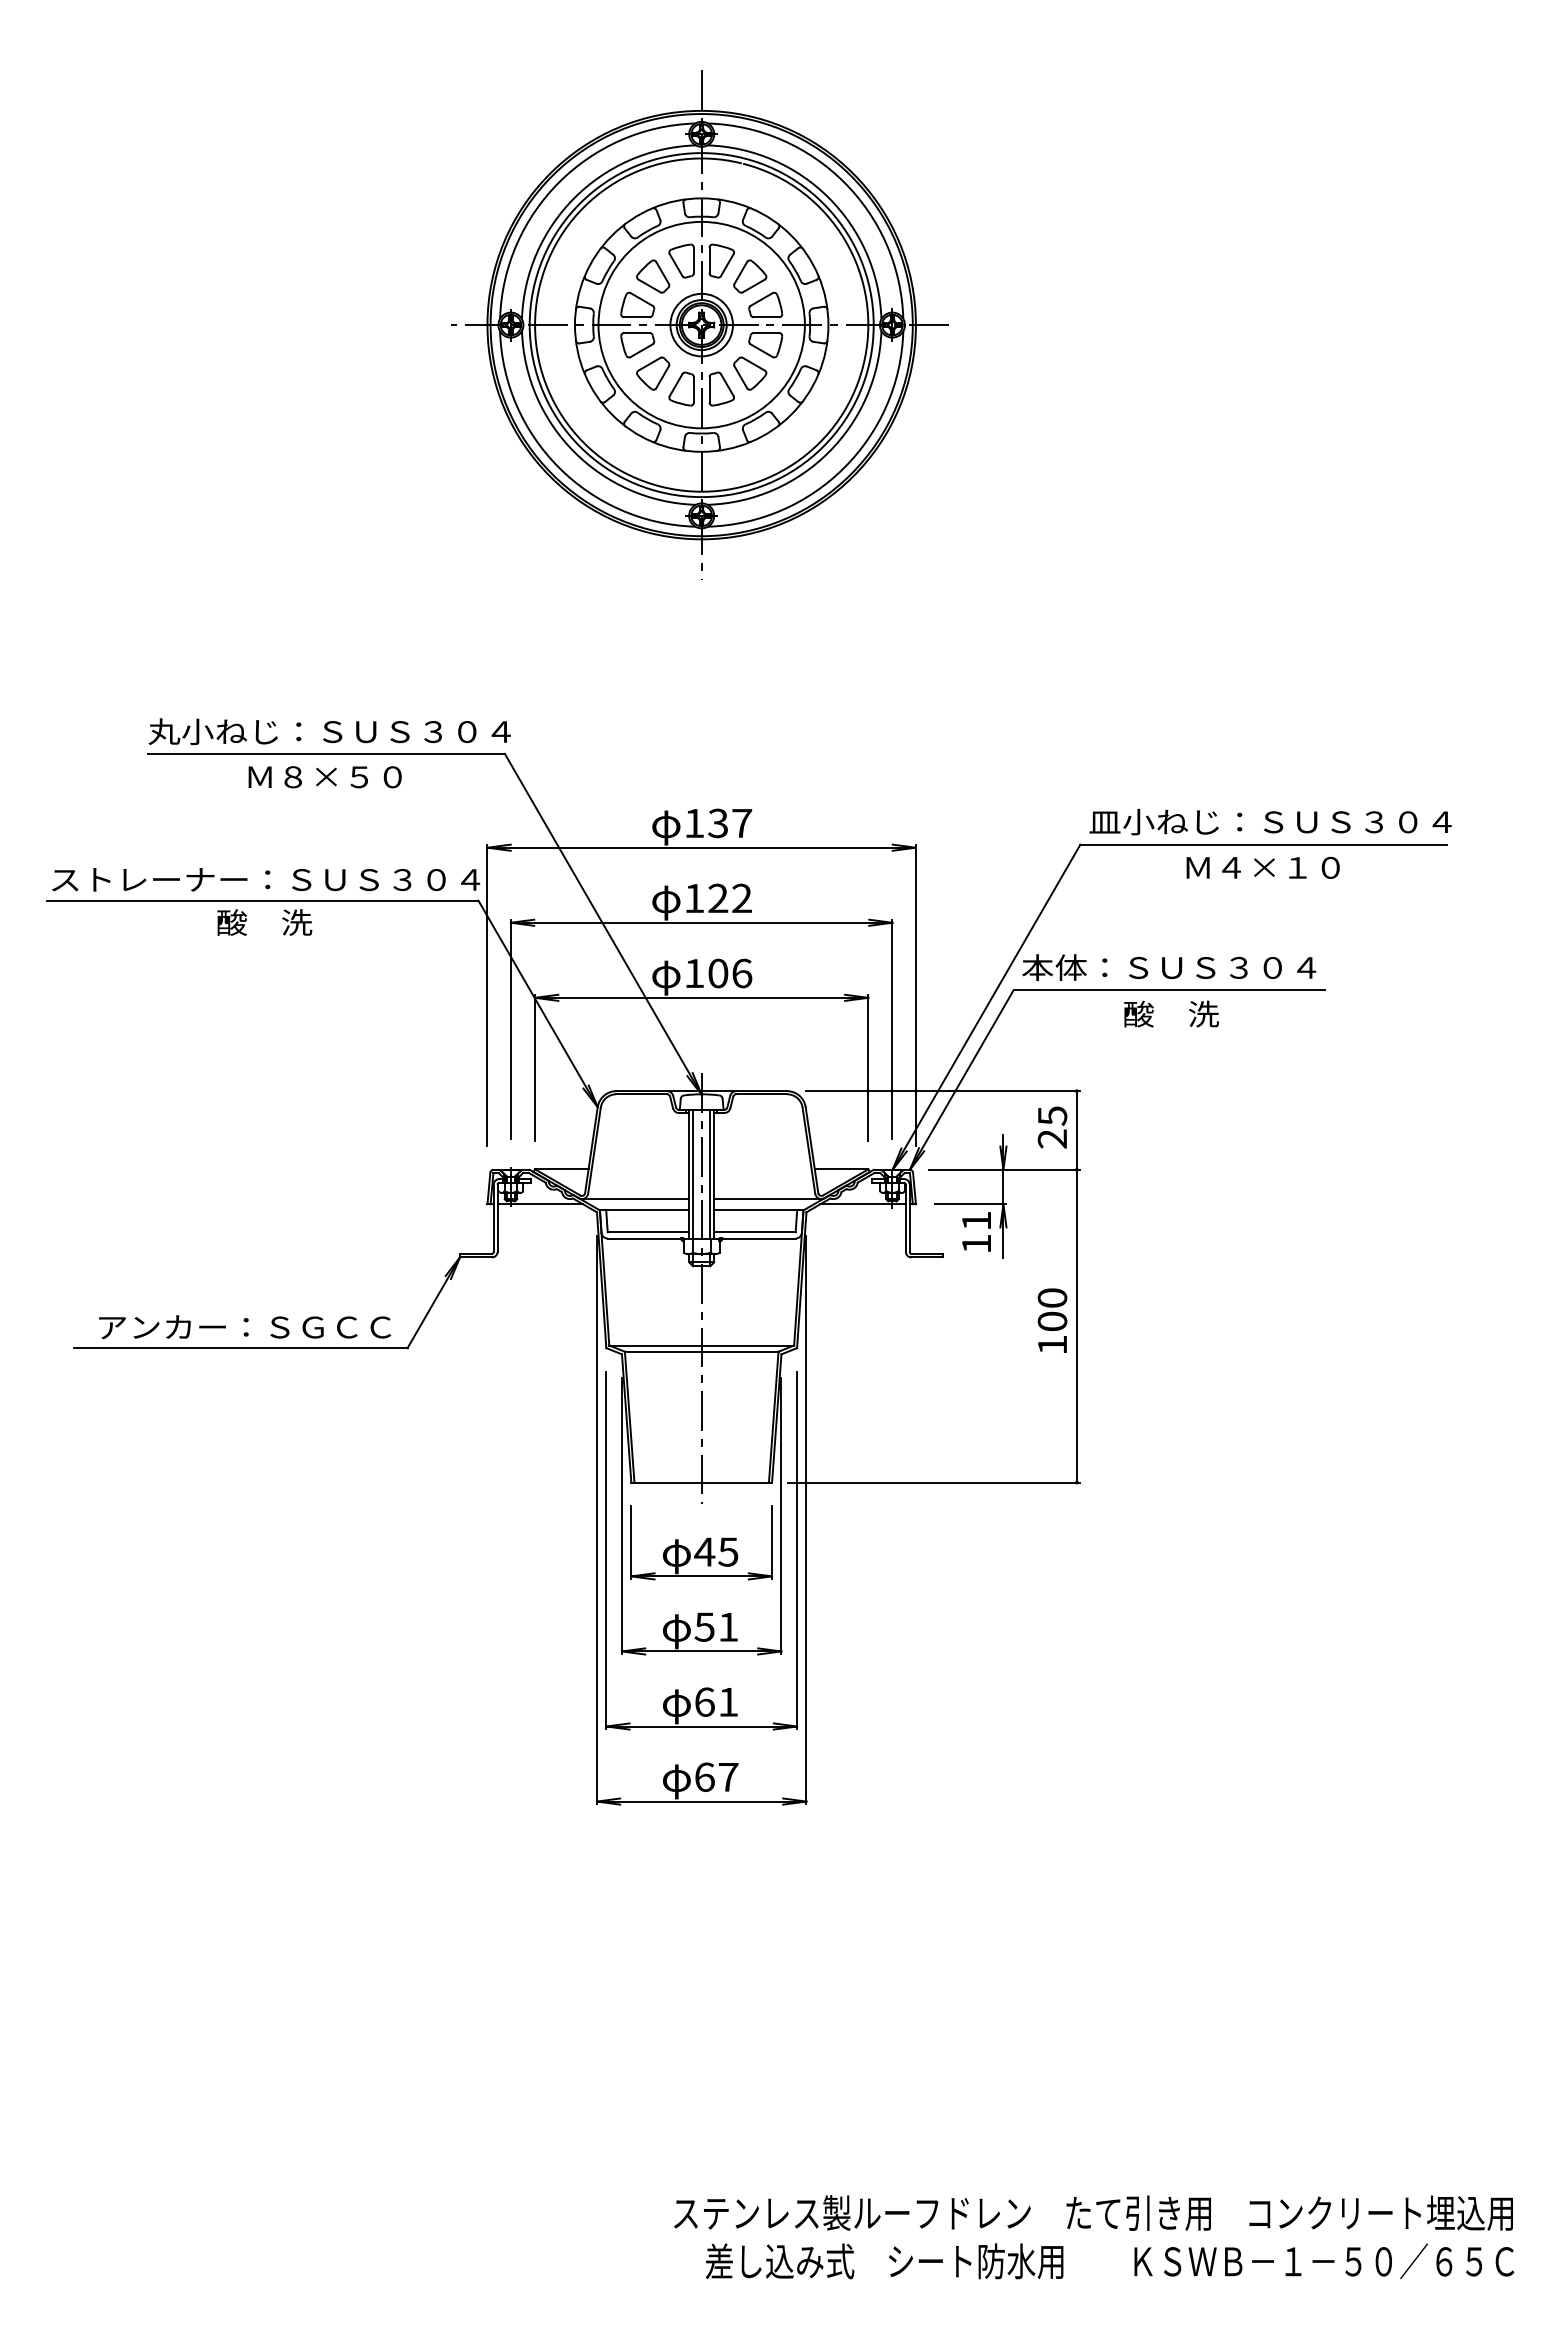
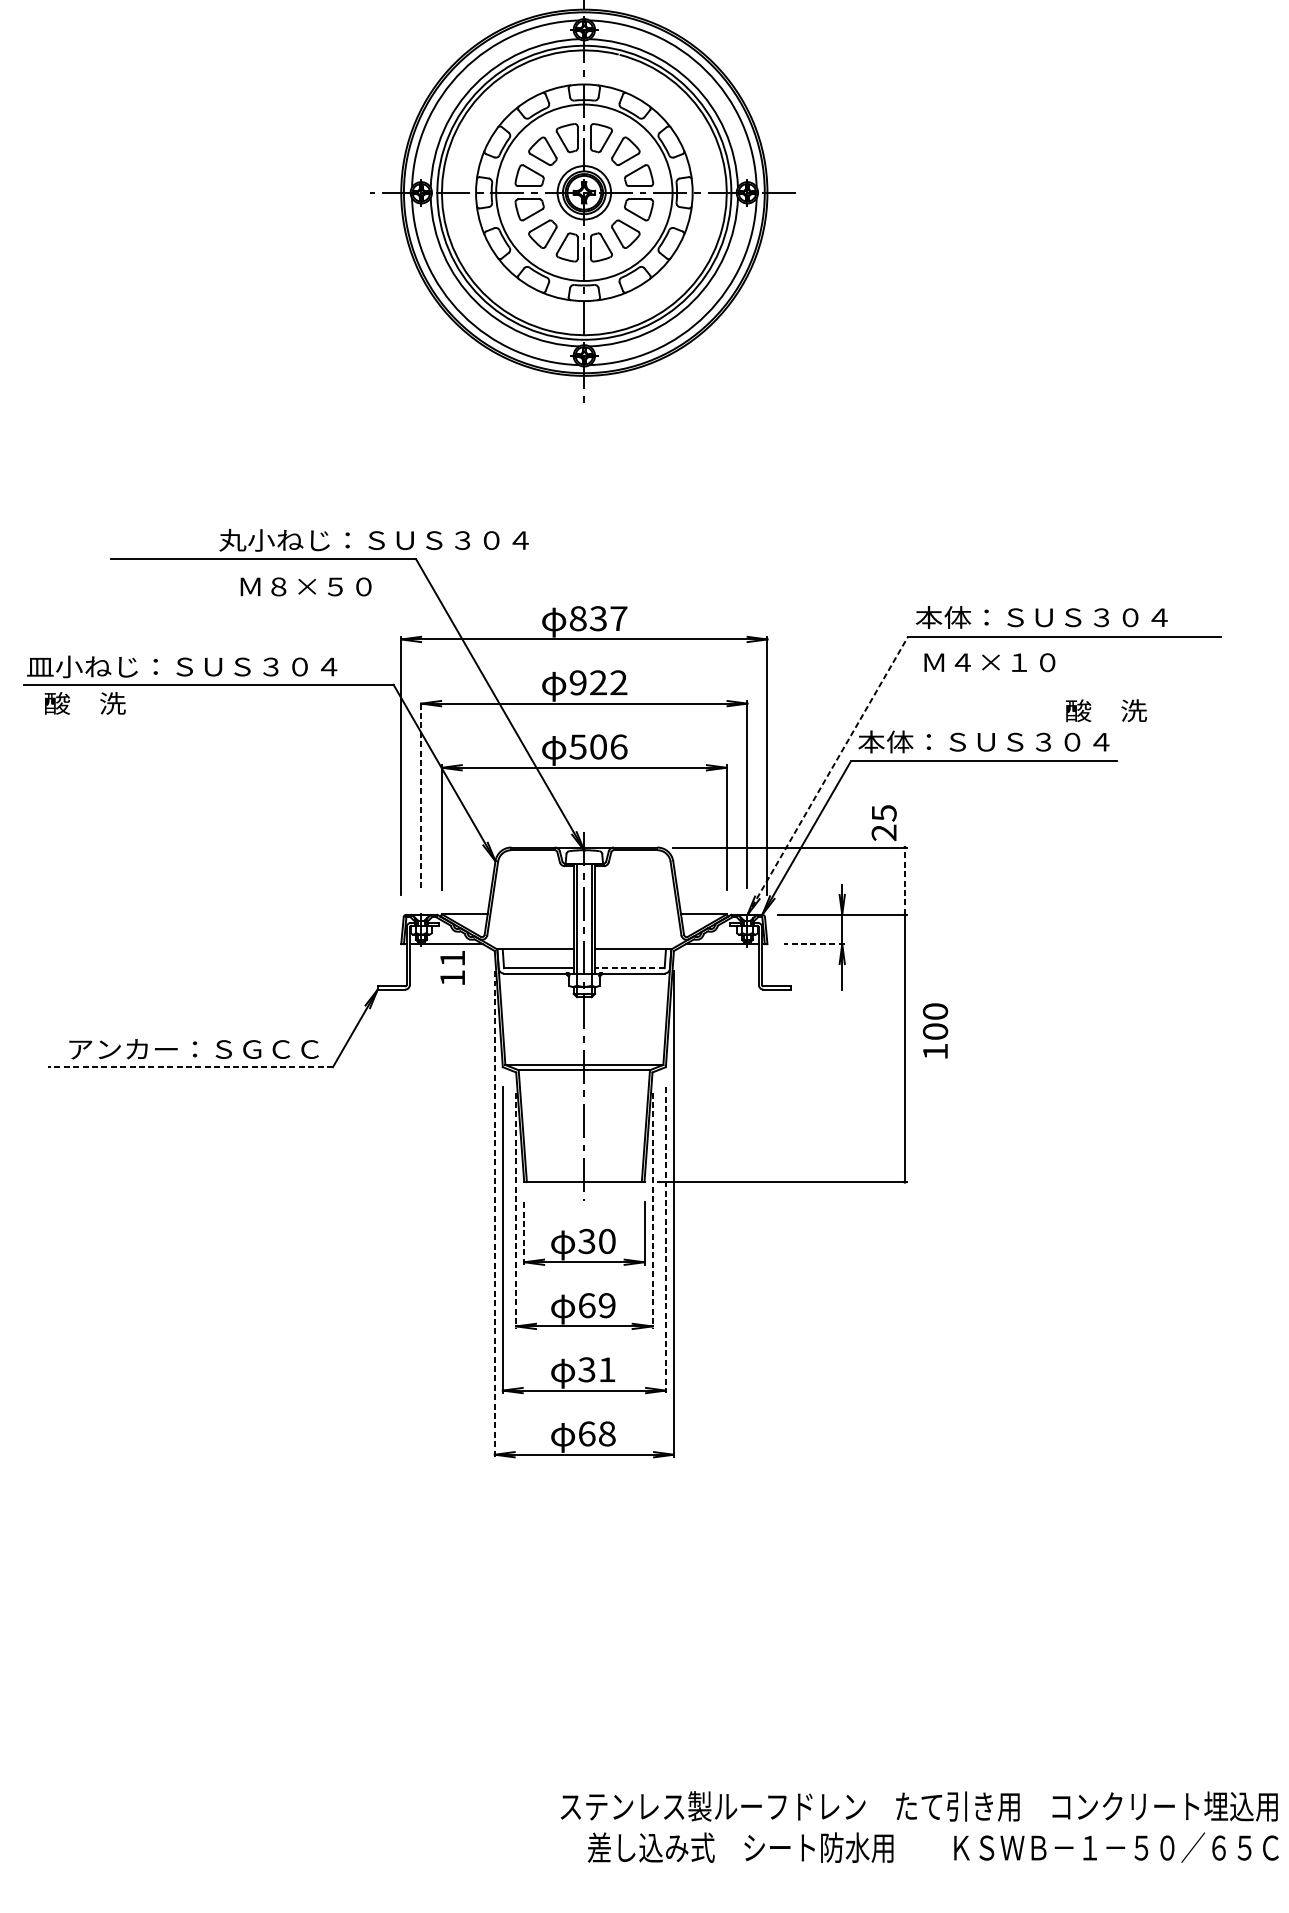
text: (329, 731) -> (373, 540), moved
text: (324, 777) -> (305, 587), moved
text: (1270, 821) -> (1070, 617), 皿小ねじ：ＳＵＳ３０４ -> 本体：ＳＵＳ３０４
text: (694, 823) -> (578, 618), 137 -> 837
text: (1262, 867) -> (989, 662), moved
text: (264, 879) -> (210, 666), ストレーナー：ＳＵＳ３０４ -> 皿小ねじ：ＳＵＳ３０４
text: (694, 898) -> (578, 682), 122 -> 922
text: (264, 922) -> (85, 703), moved
text: (694, 973) -> (578, 746), 106 -> 506
line: (986, 1007) -> (827, 776), solid -> dashed
text: (1171, 1013) -> (1106, 710), moved
line: (510, 1028) -> (420, 793), solid -> dashed
text: (1052, 1127) -> (884, 823), moved
line: (1076, 1130) -> (904, 881), solid -> dashed
line: (635, 1199) -> (527, 940), removed
line: (767, 1199) -> (640, 940), removed
line: (970, 1204) -> (814, 944), solid -> dashed
text: (976, 1231) -> (452, 967), moved
line: (754, 1232) -> (629, 968), solid -> dashed
text: (1052, 1320) -> (935, 1030), moved
line: (240, 1348) -> (190, 1067), solid -> dashed
line: (621, 1516) -> (515, 1211), solid -> dashed
line: (781, 1516) -> (652, 1211), solid -> dashed
line: (596, 1520) -> (494, 1214), solid -> dashed
line: (631, 1542) -> (524, 1233), solid -> dashed
line: (797, 1550) -> (666, 1240), solid -> dashed
text: (716, 1551) -> (597, 1240), 45 -> 30
text: (716, 1626) -> (597, 1305), 51 -> 69
text: (704, 1701) -> (586, 1369), 61 -> 31
text: (728, 1776) -> (607, 1433), 67 -> 68

